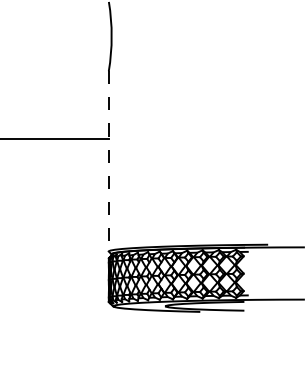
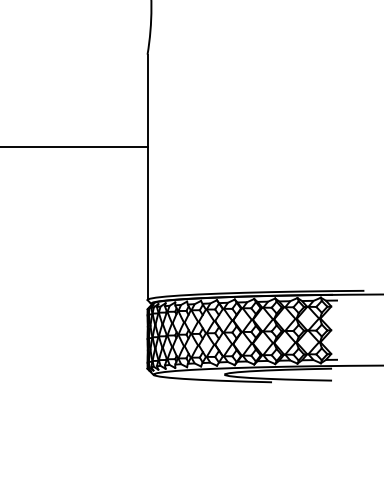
line: (108, 161) -> (147, 177), dashed -> solid

